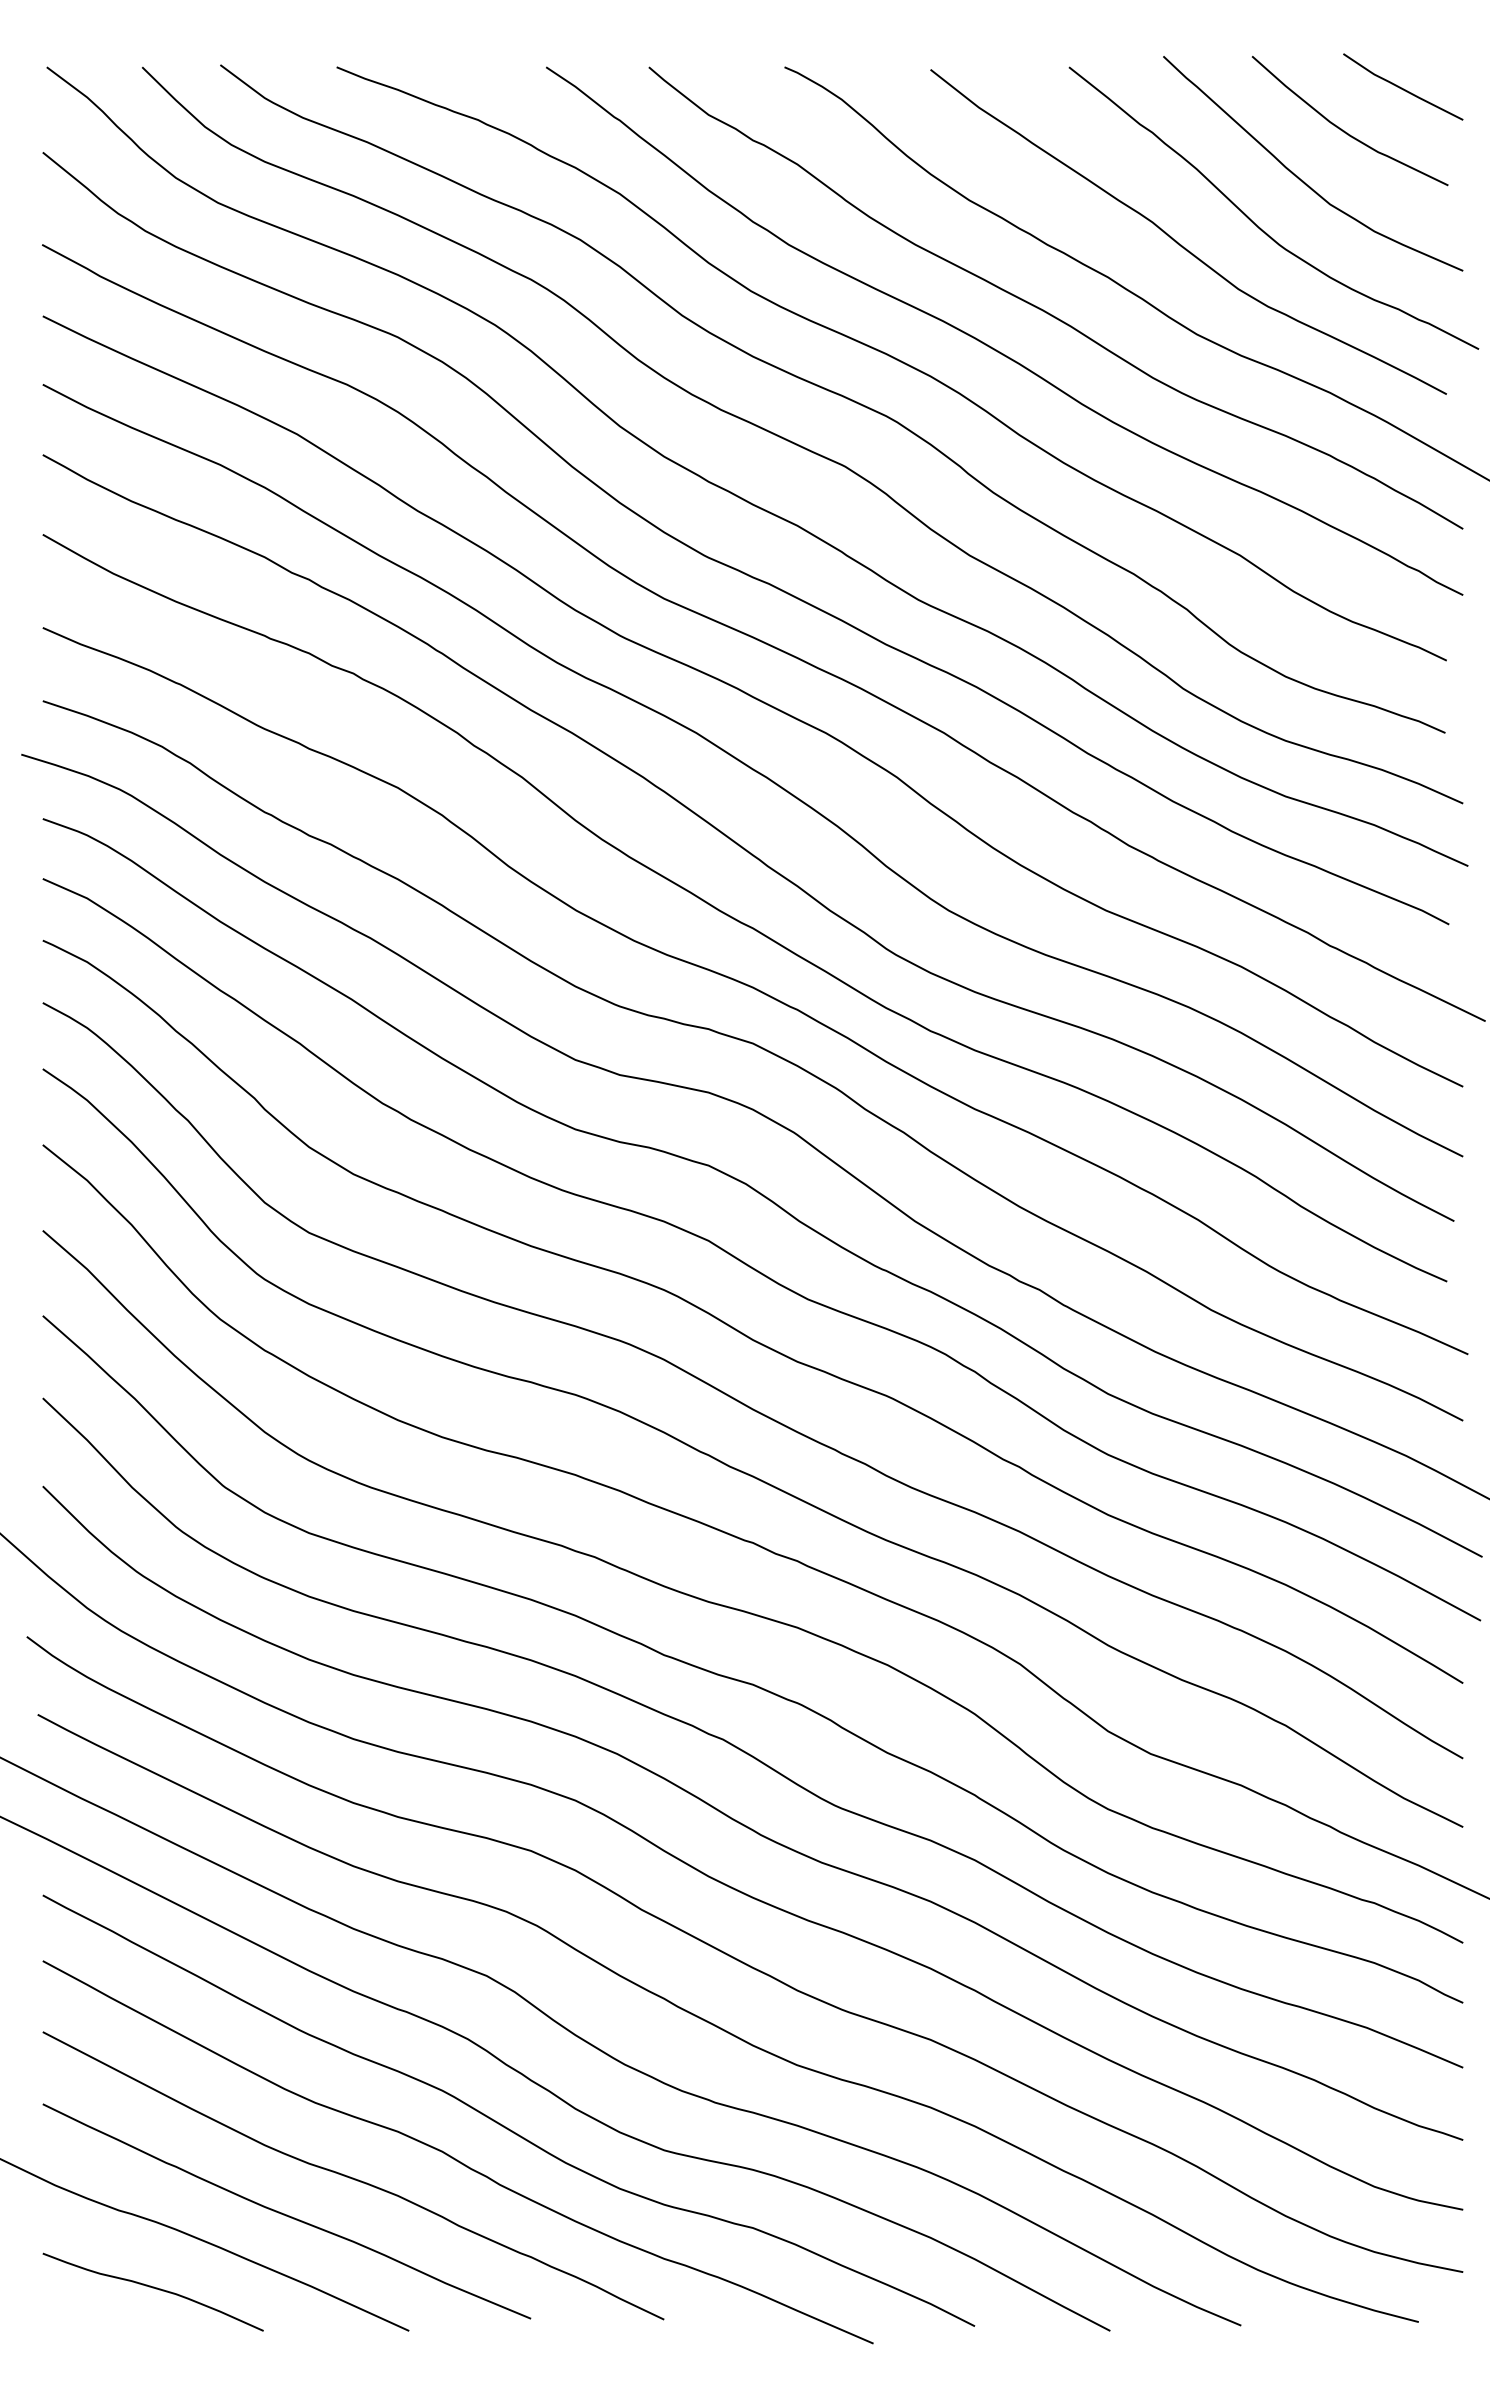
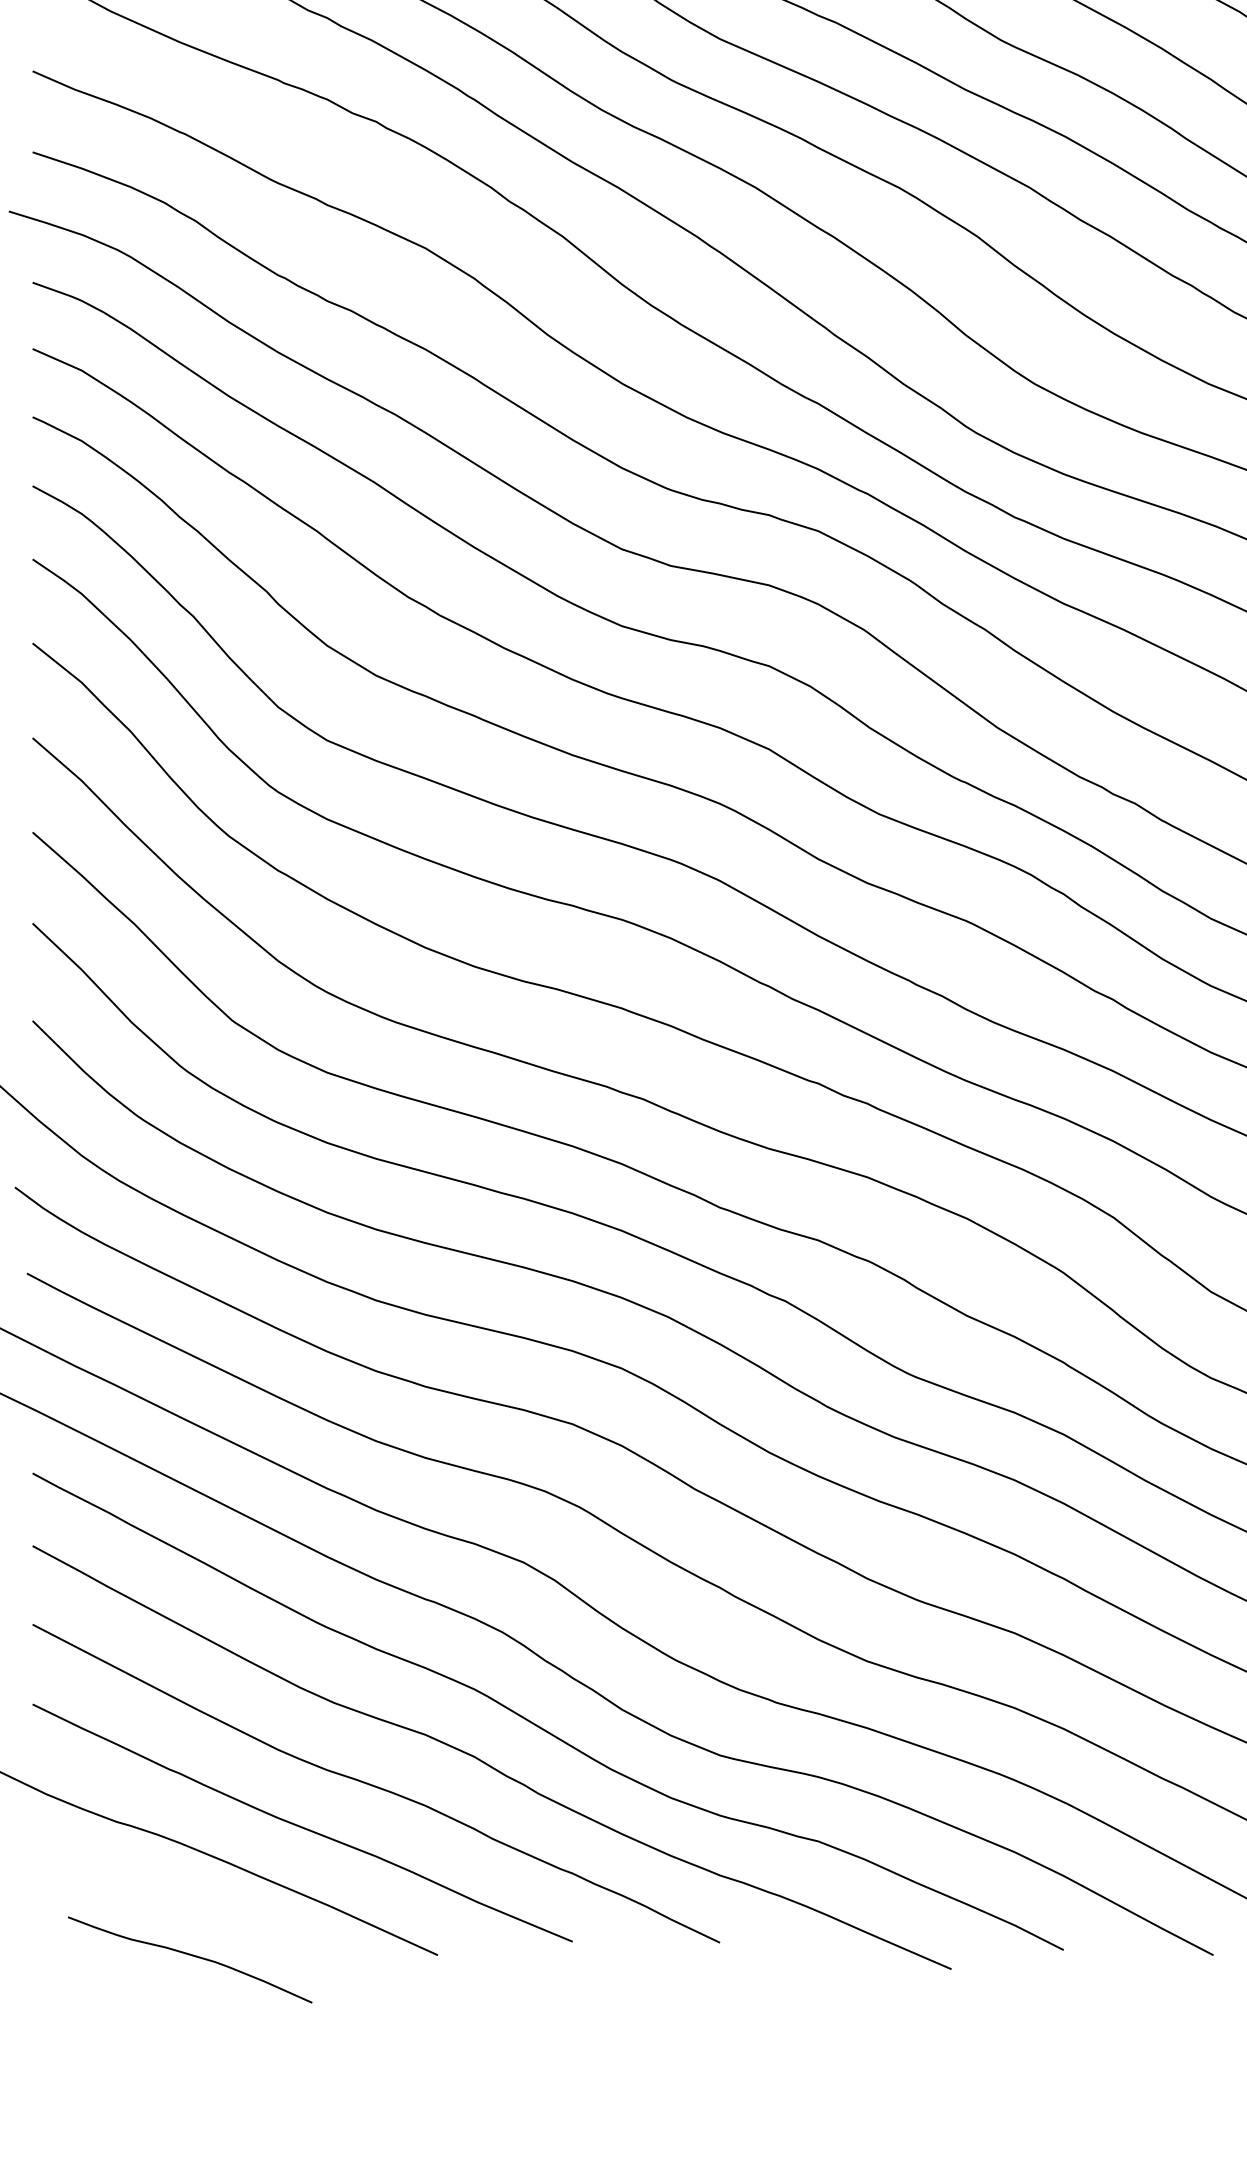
curve: (152, 2288) -> (189, 1955), moved

